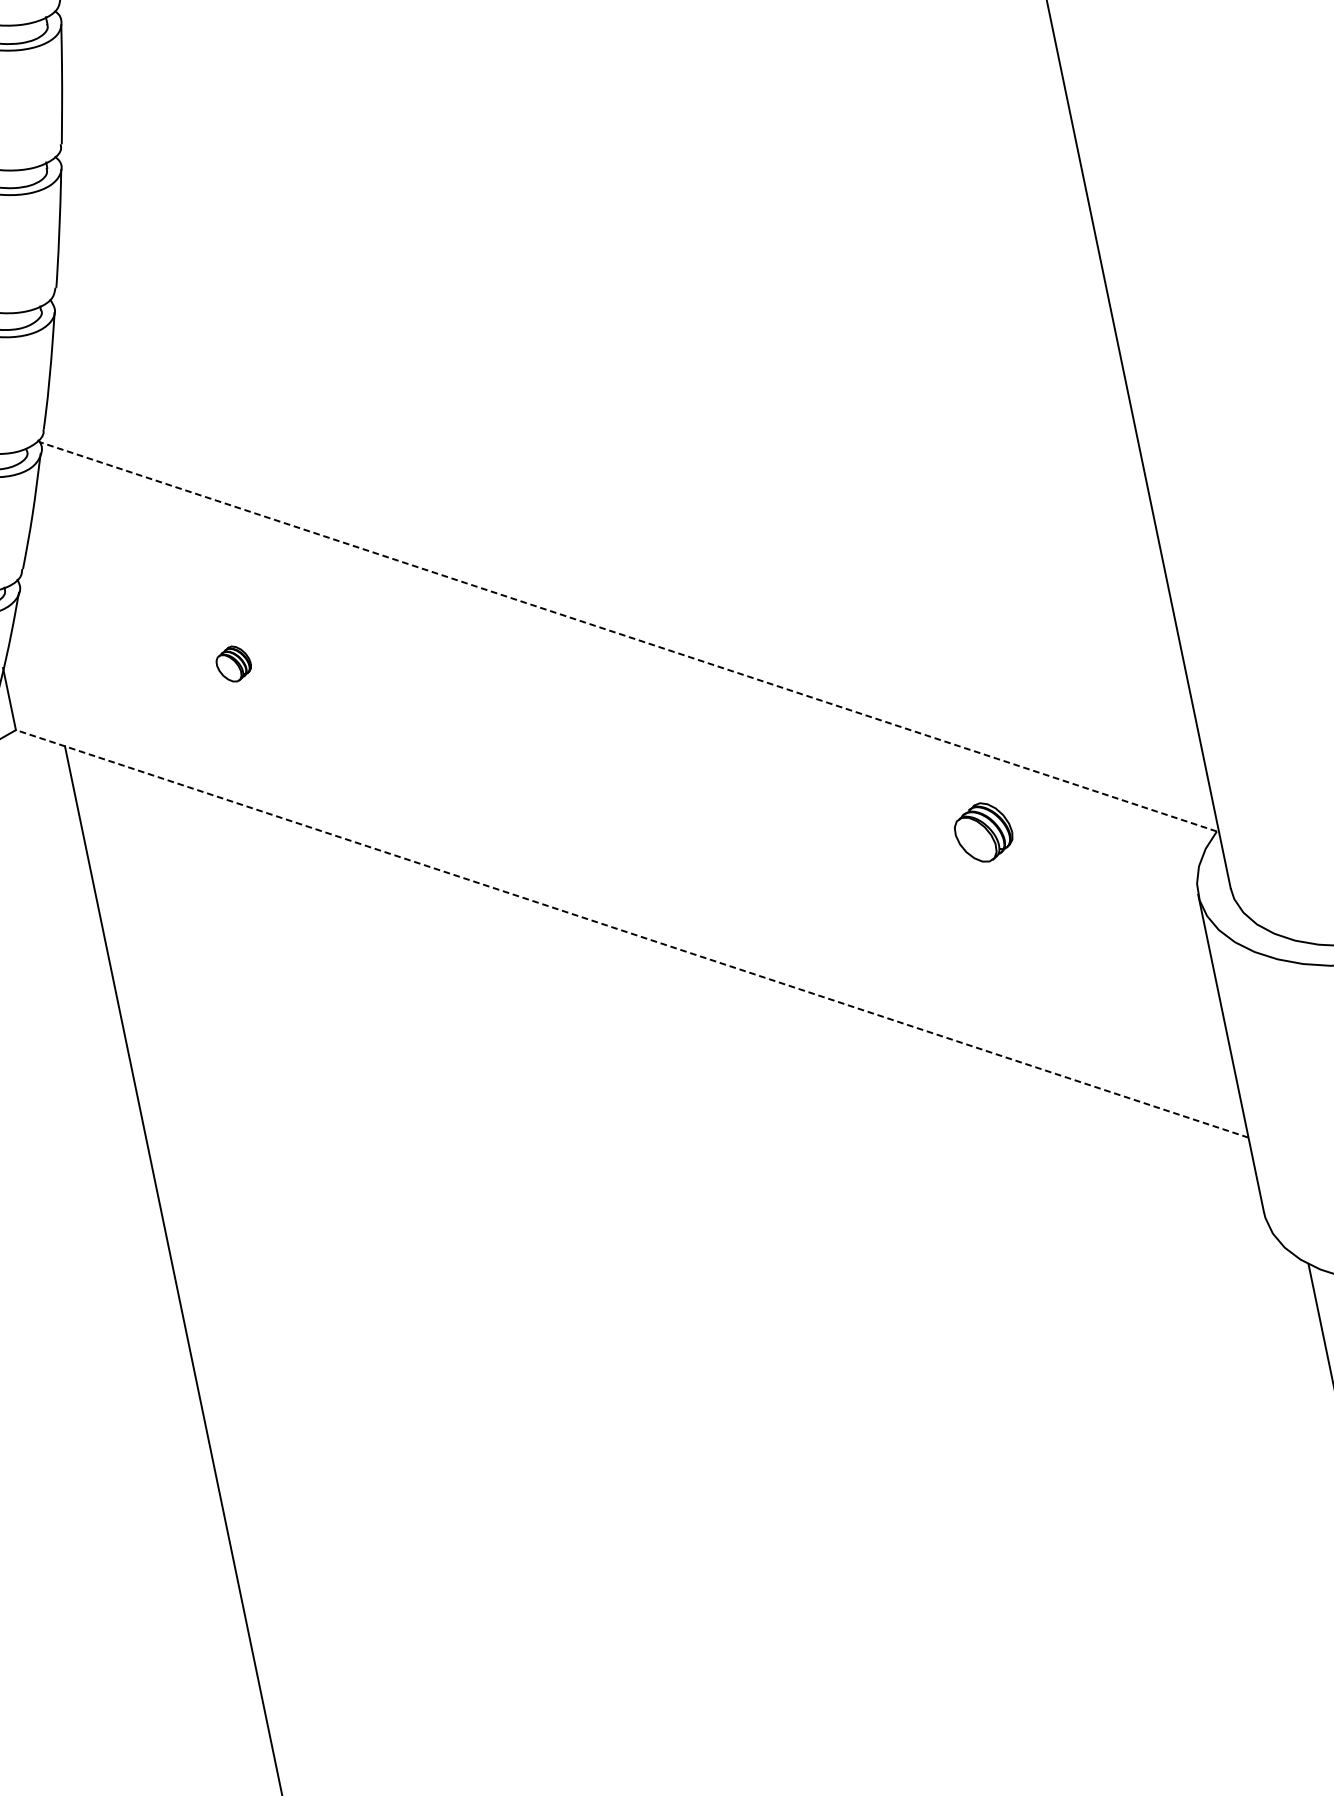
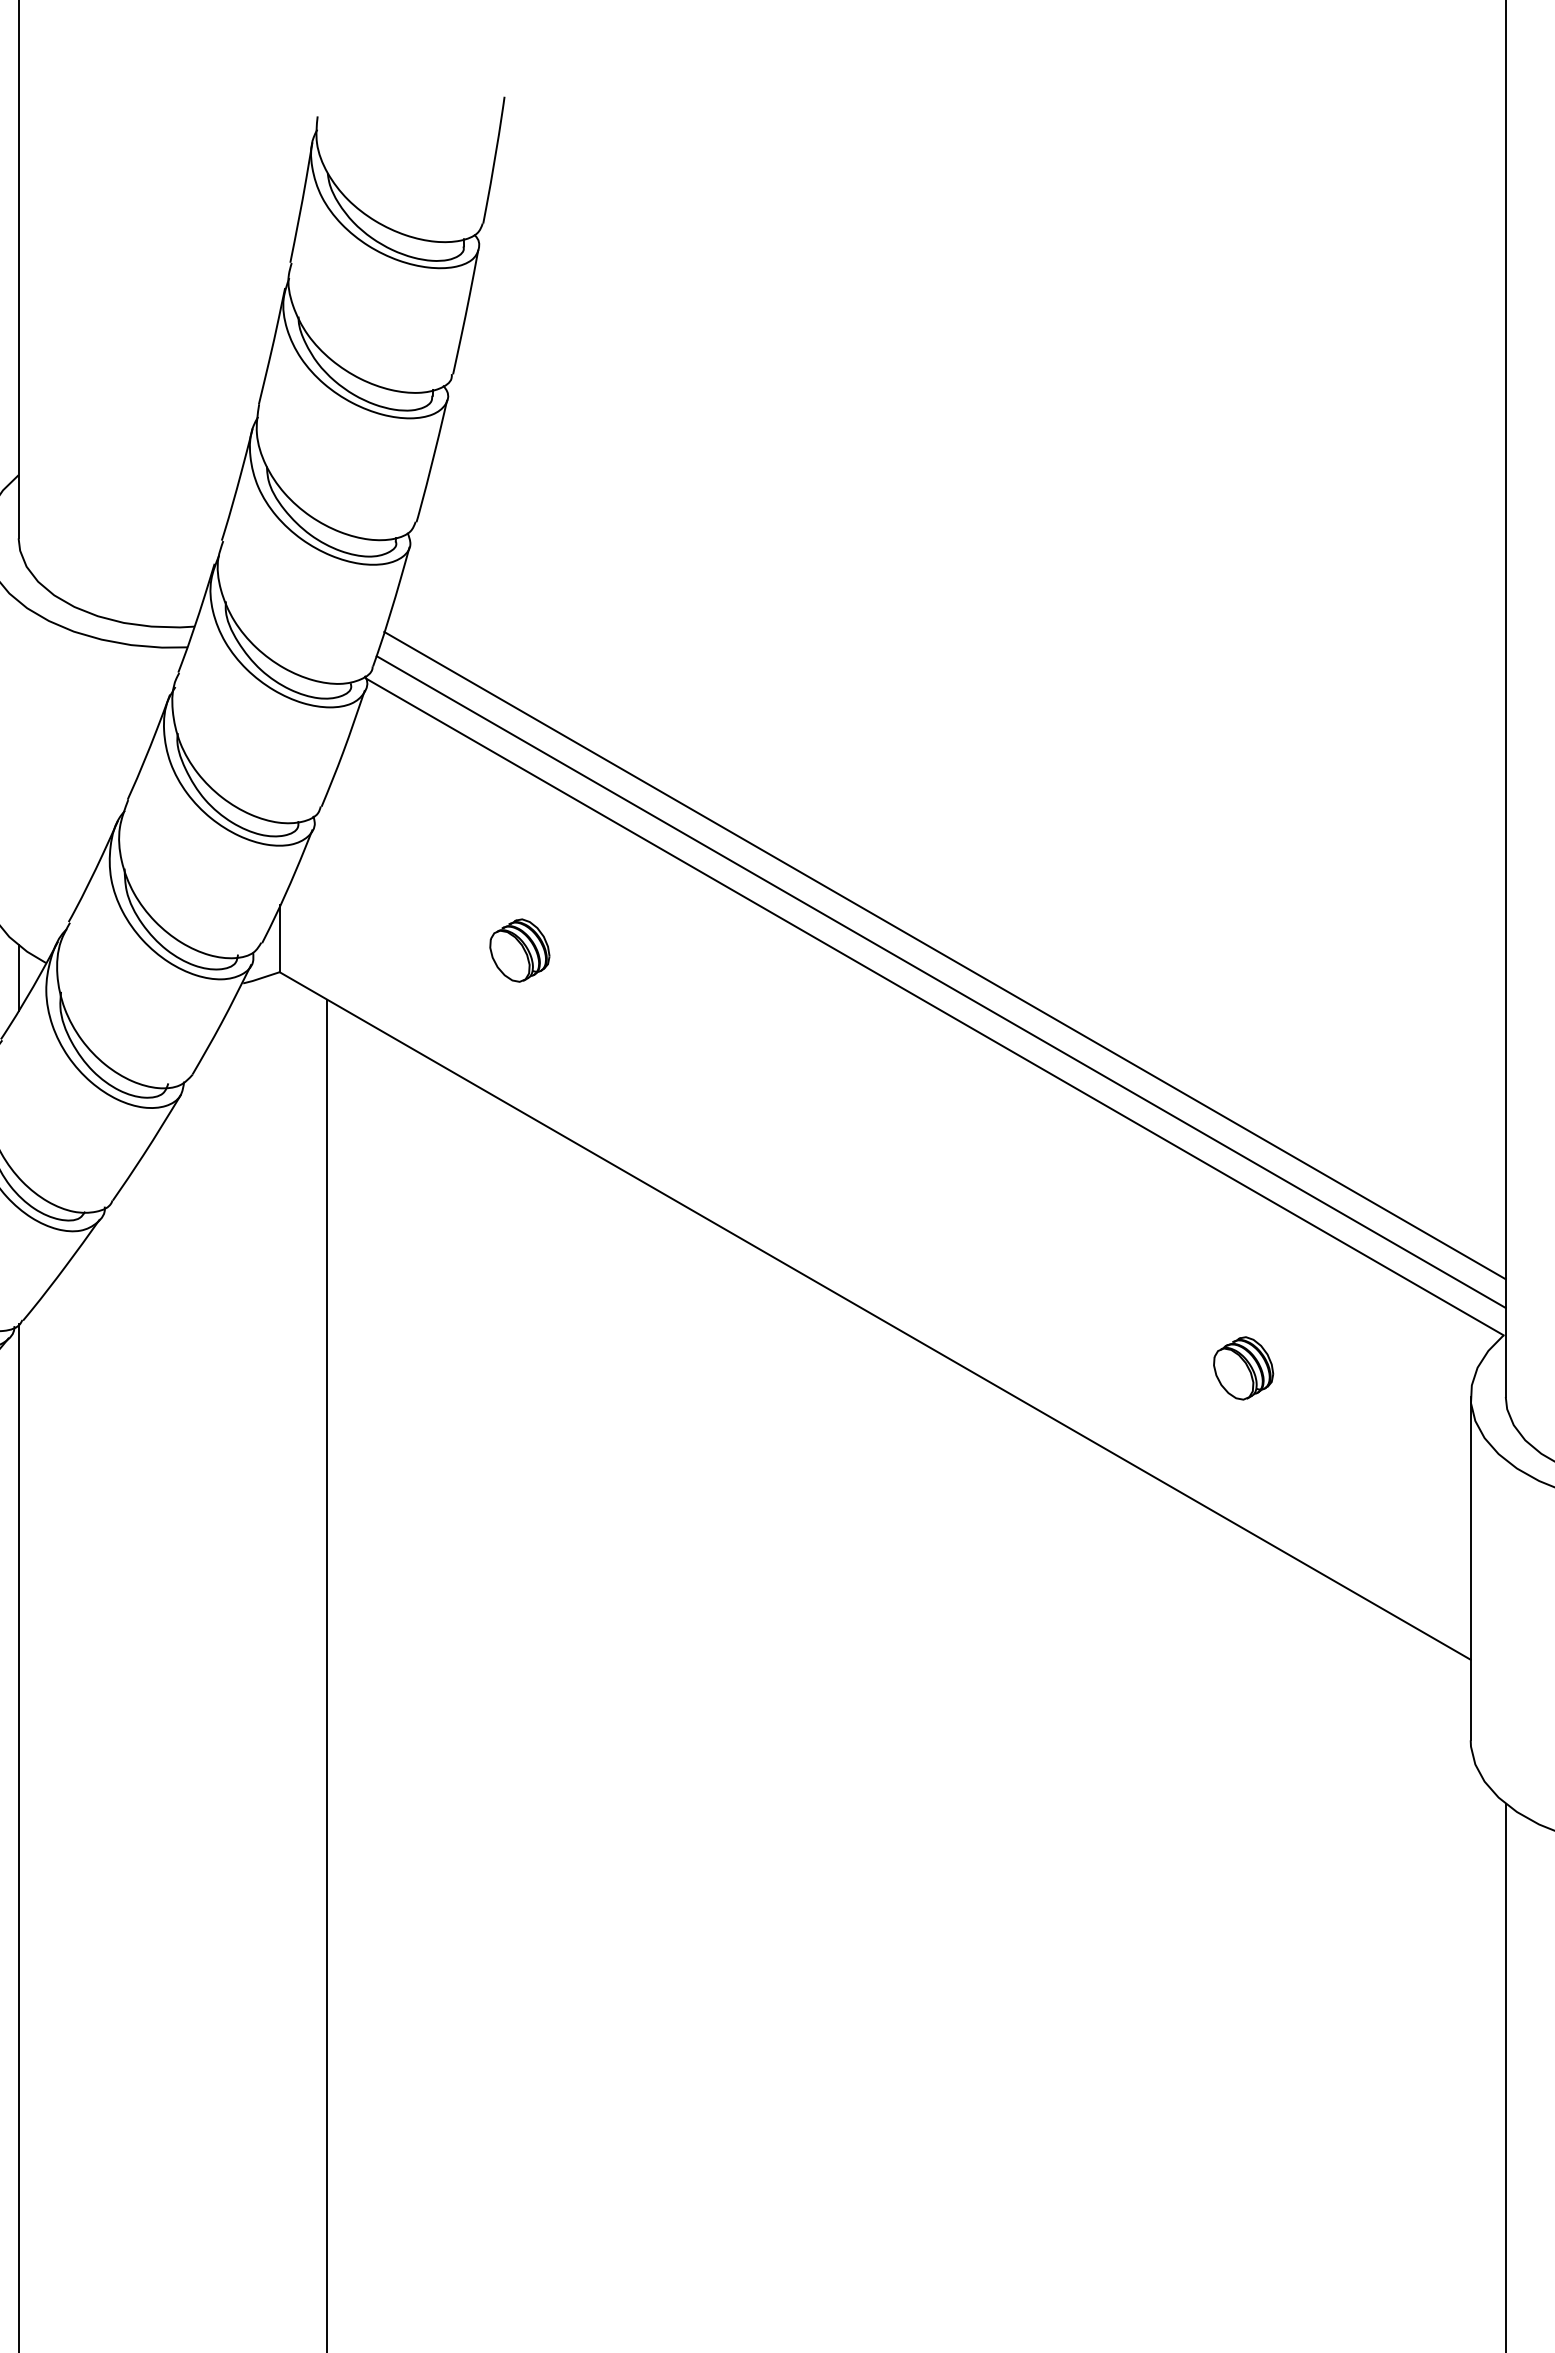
line: (627, 587) -> (944, 955), added
line: (628, 613) -> (940, 982), added
line: (627, 636) -> (934, 1006), dashed -> solid
part: (233, 664) -> (519, 950), size x1.67
part: (983, 832) -> (1243, 1368), moved
line: (632, 933) -> (875, 1315), dashed -> solid

